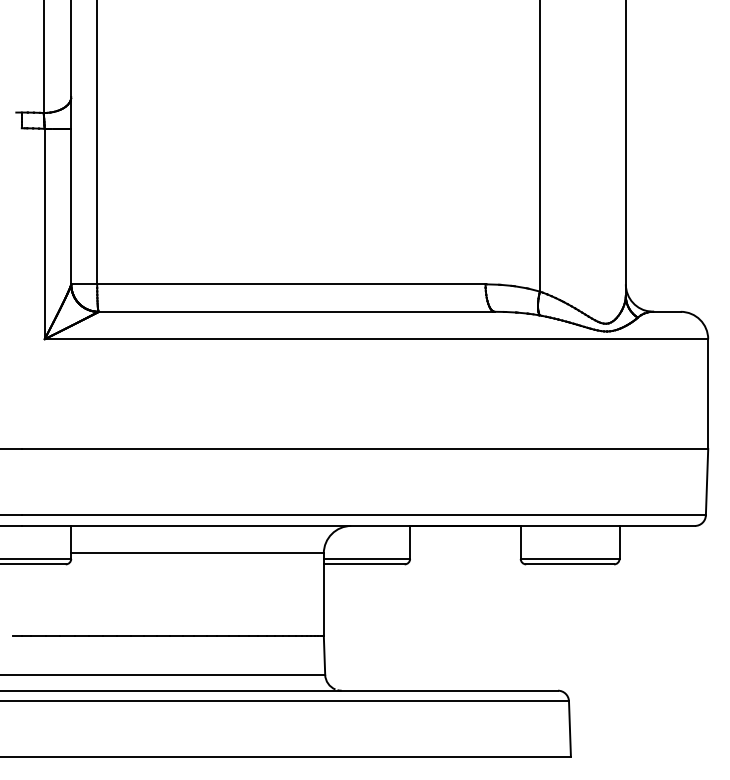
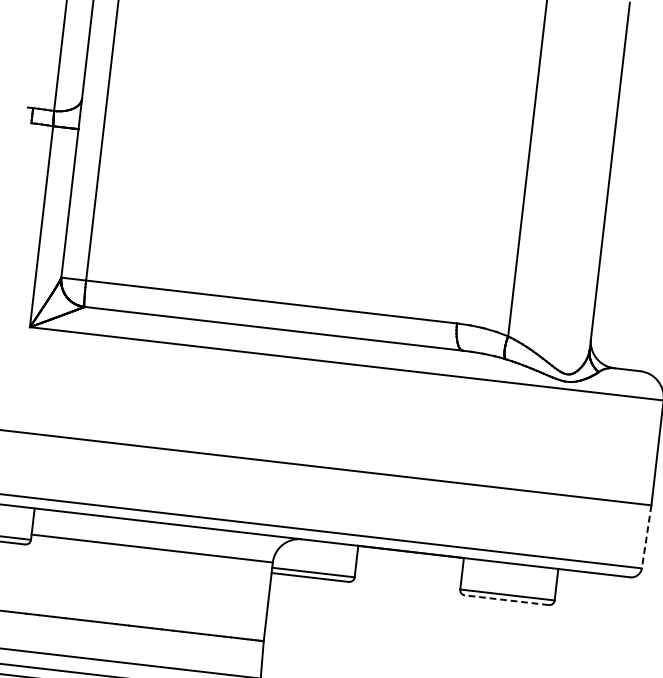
line: (707, 482) -> (647, 537), solid -> dashed
line: (570, 564) -> (507, 600), solid -> dashed

